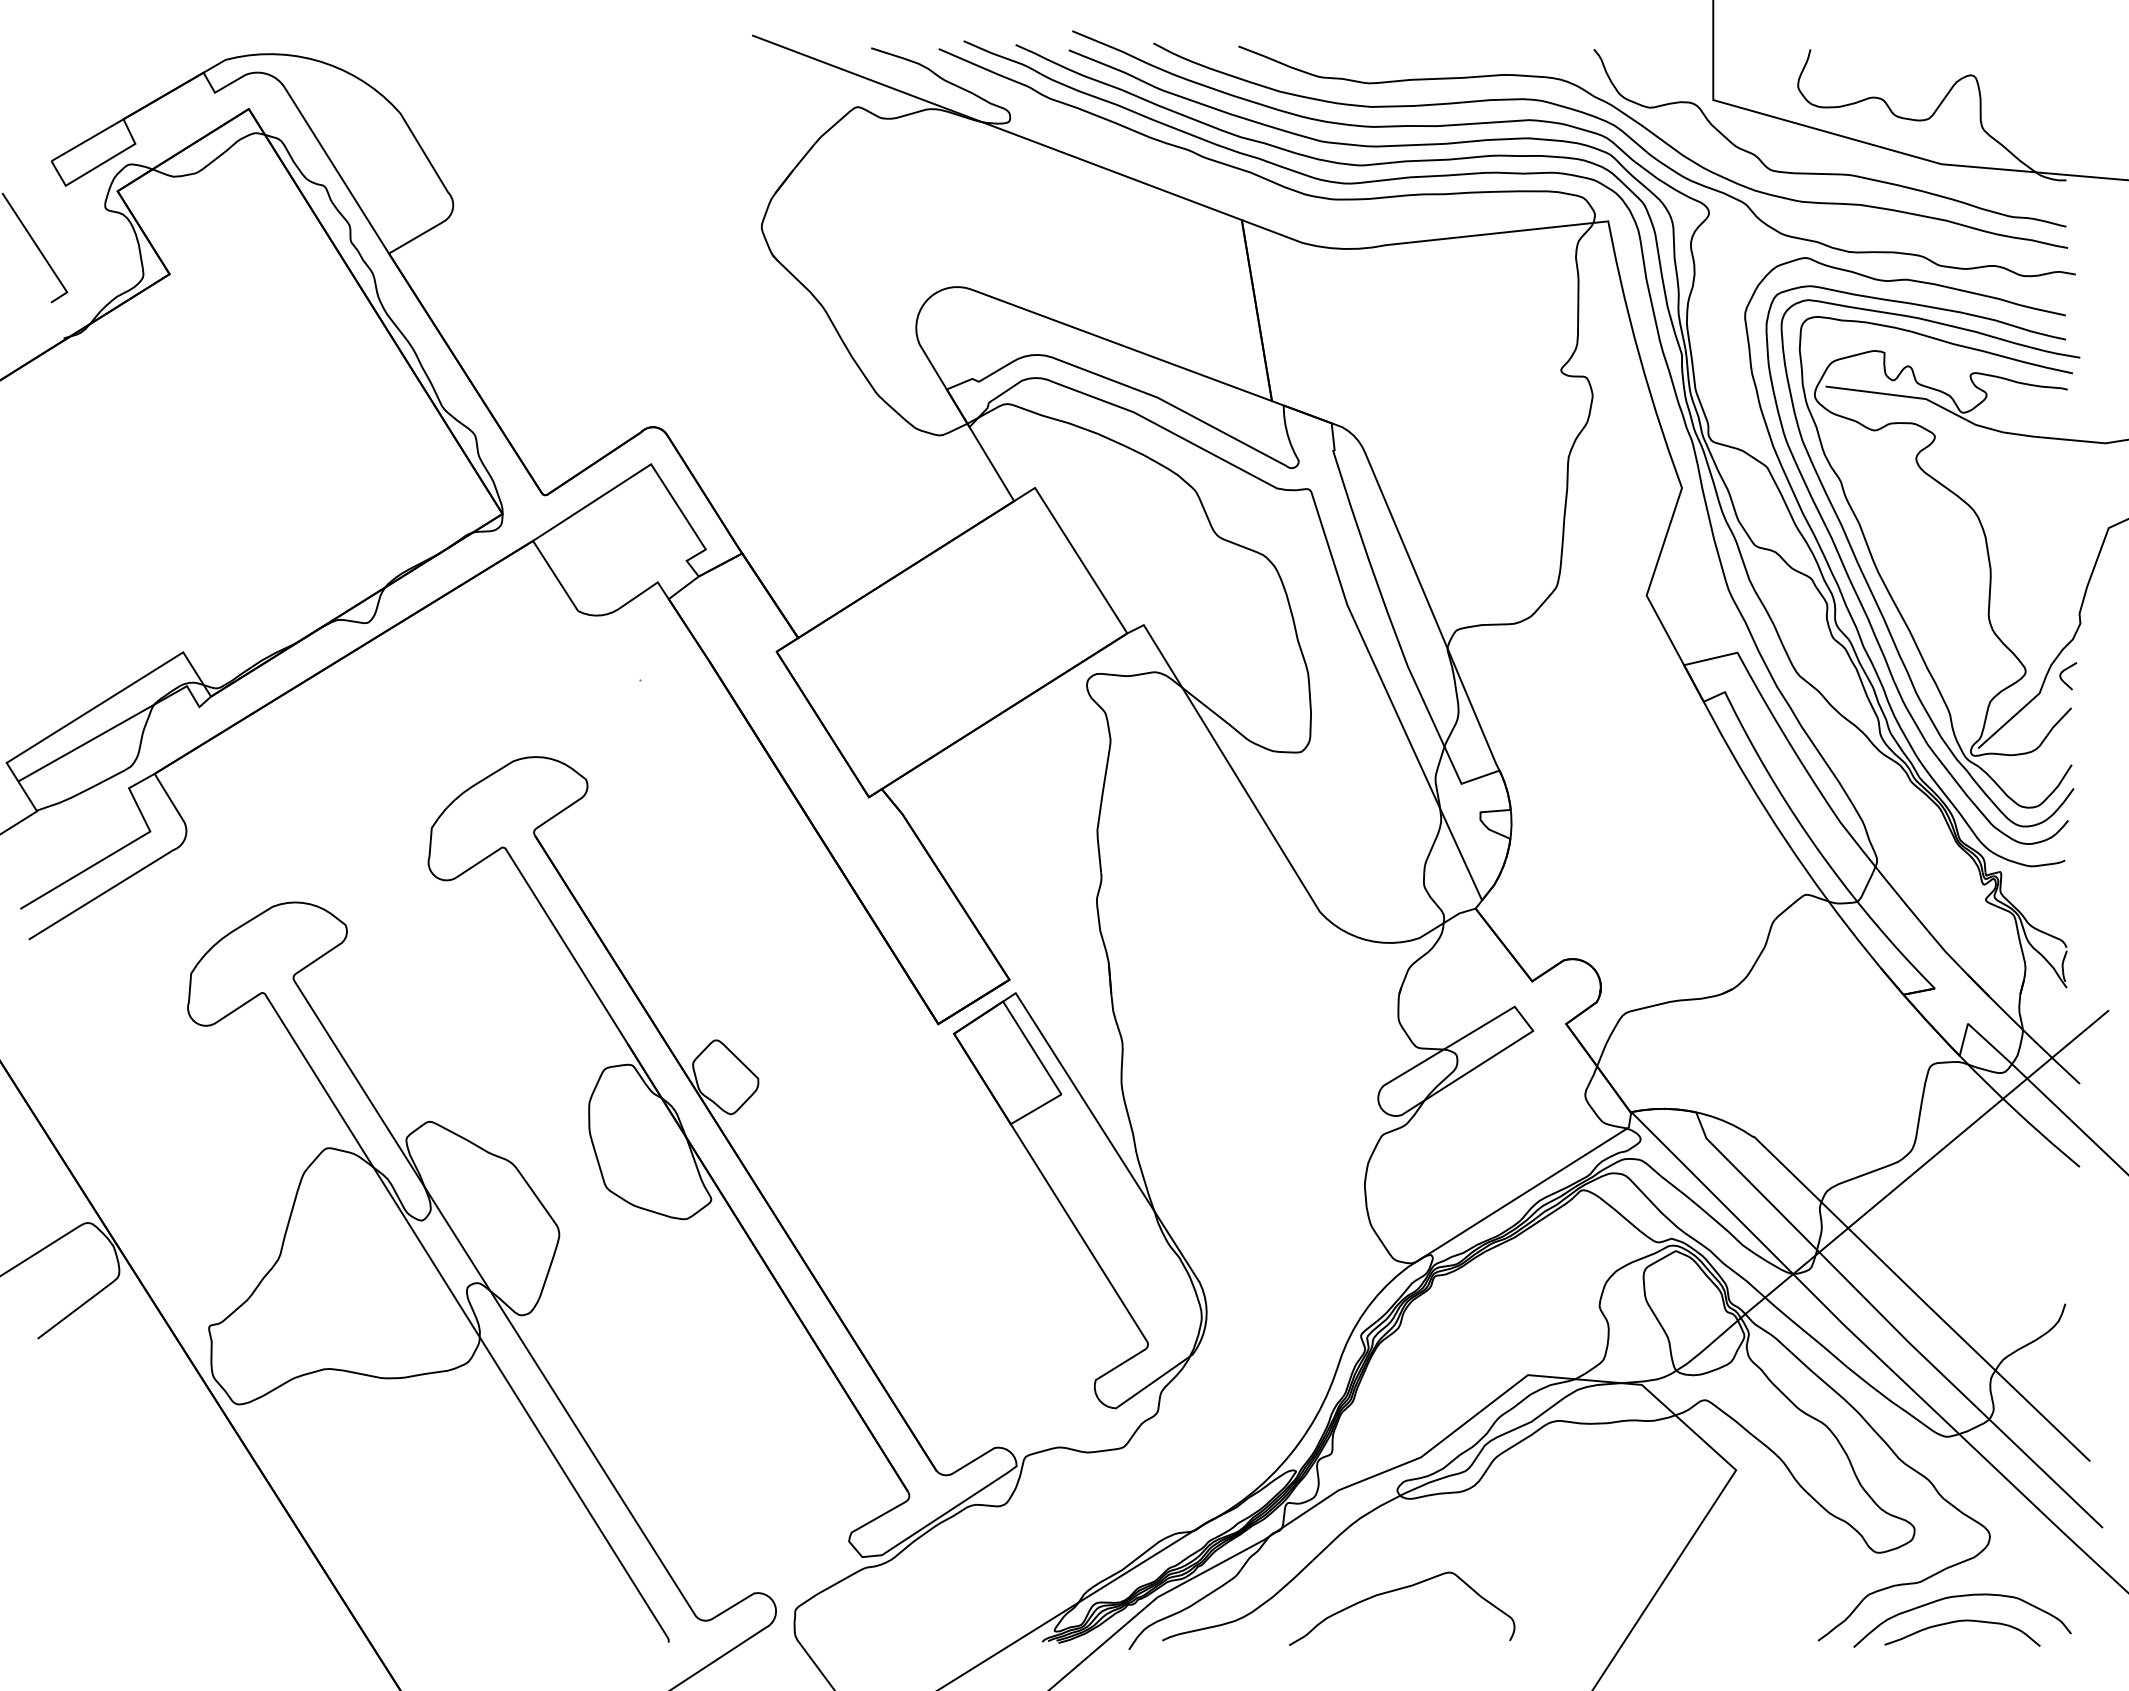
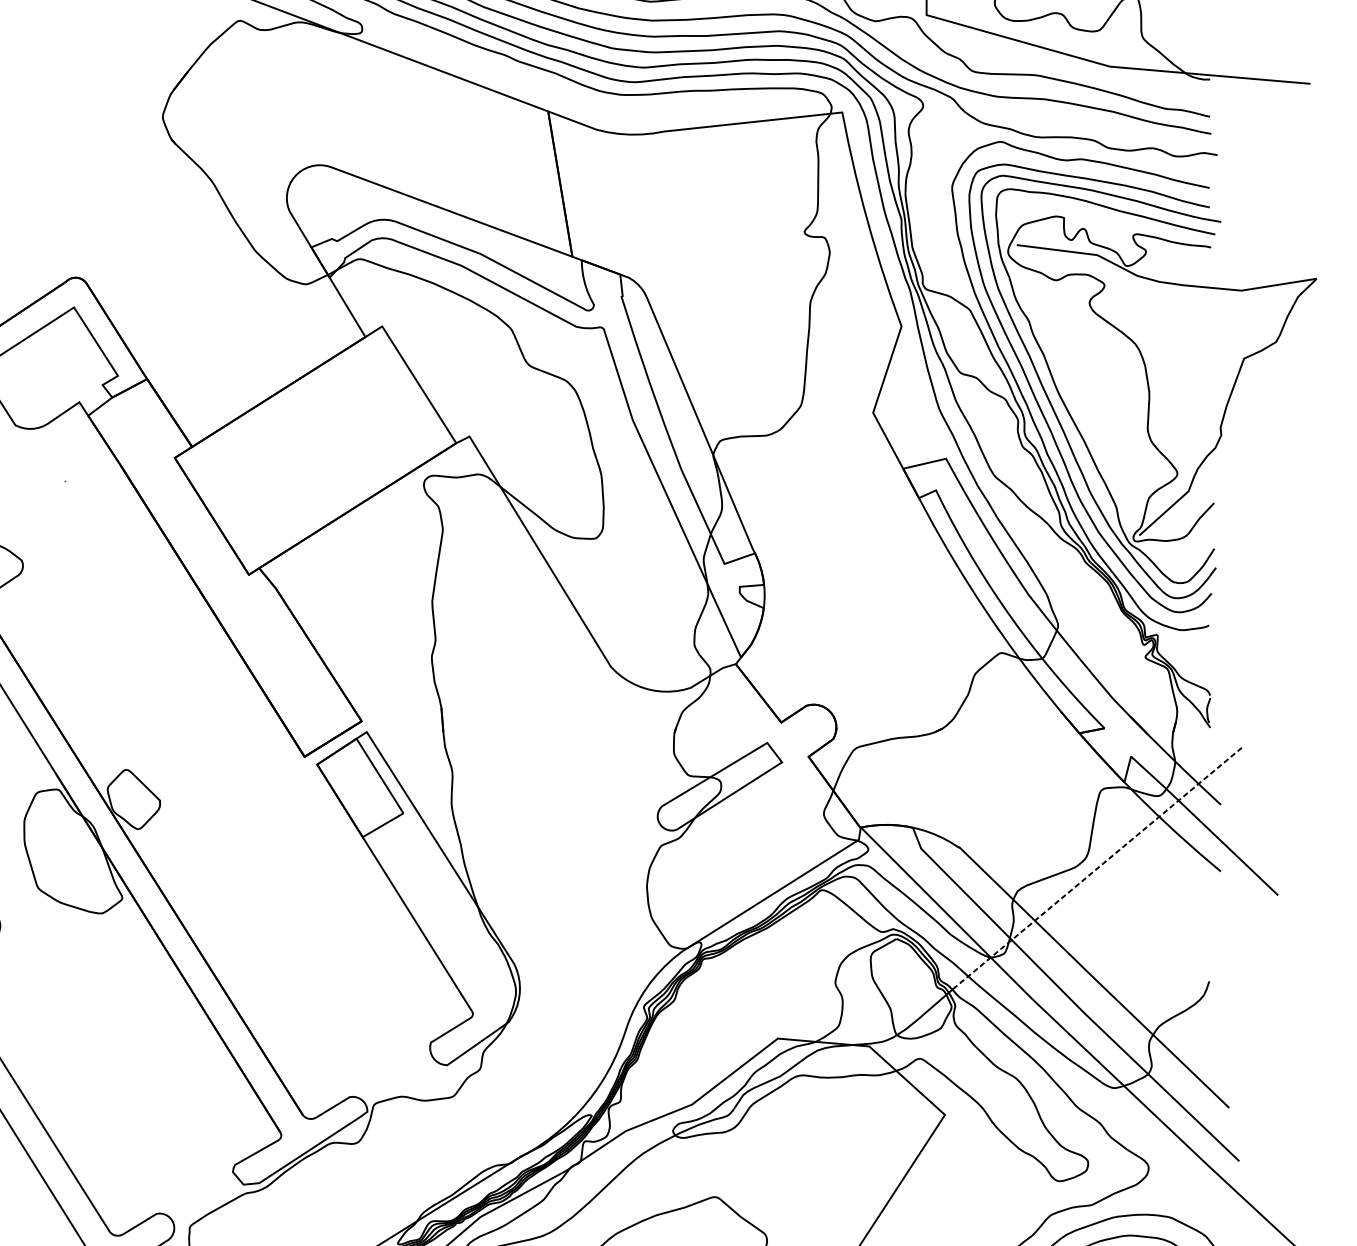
curve: (2066, 670) -> (1210, 473), removed
line: (1927, 1162) -> (1098, 867), solid -> dashed

